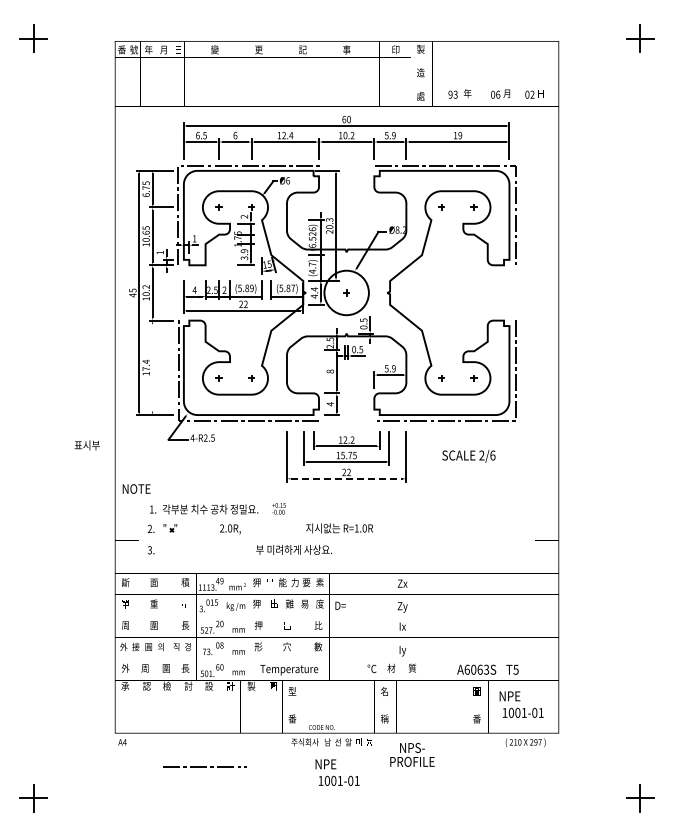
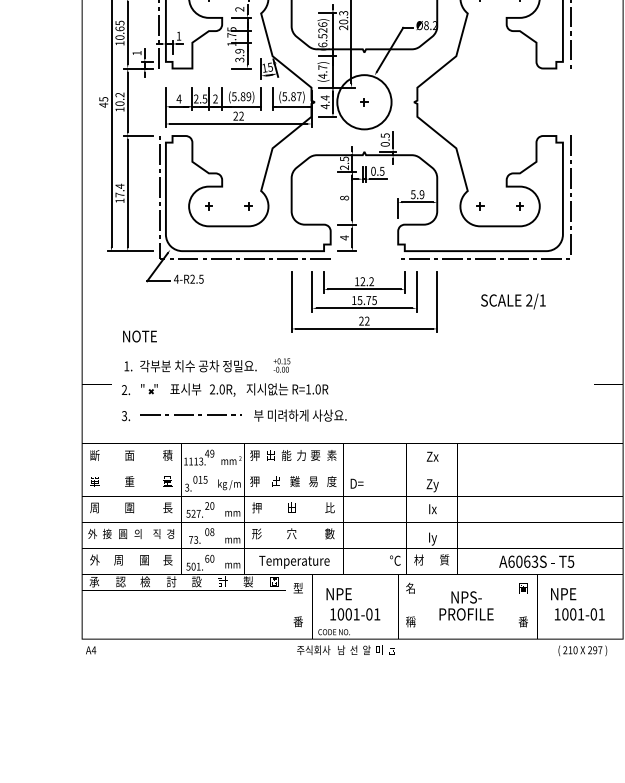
line: (152, 367) -> (127, 193), added
text: (86, 445) -> (184, 389), moved
text: (492, 455) -> (542, 300), 2/6 -> 2/1
line: (347, 478) -> (365, 328), dashed -> solid
text: (136, 488) -> (139, 335), moved
text: (339, 528) -> (287, 389), moved
text: (412, 754) -> (466, 605), moved
line: (204, 766) -> (191, 415), moved
text: (337, 772) -> (353, 604), moved

